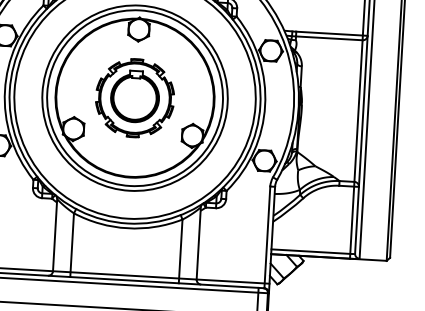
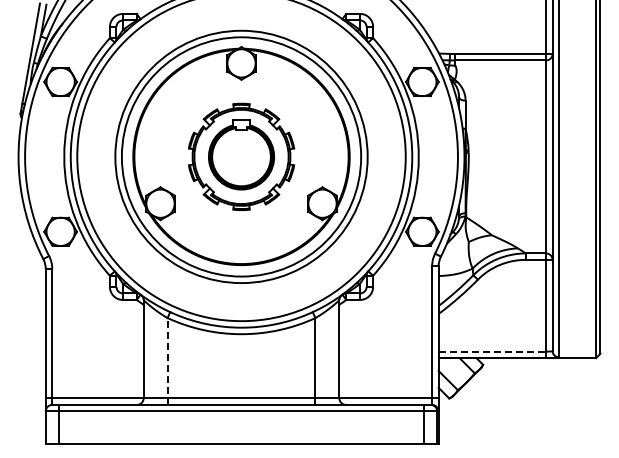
line: (72, 244) -> (167, 360), solid -> dashed
line: (310, 251) -> (492, 351), solid -> dashed

